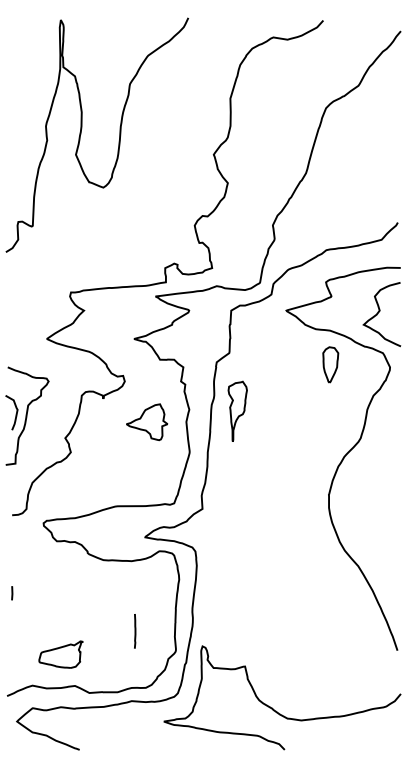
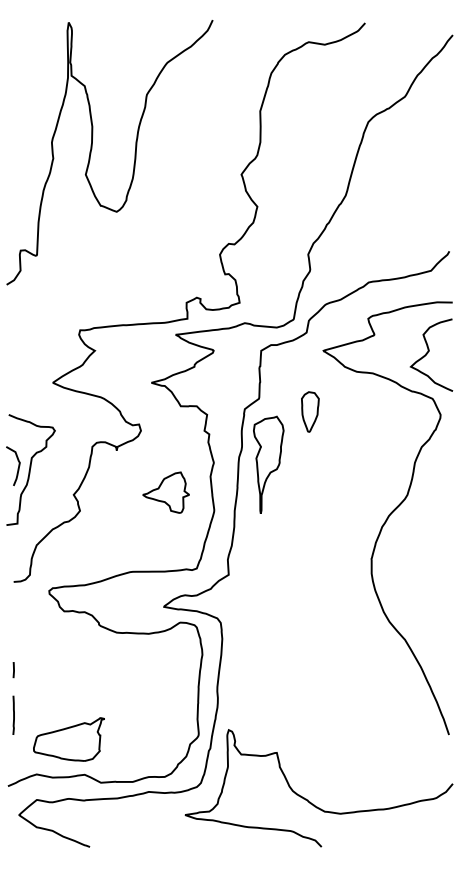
part: (330, 364) -> (310, 411), moved
part: (237, 411) -> (268, 464), size x1.43
part: (147, 422) -> (166, 492), moved
line: (135, 631) -> (14, 715), moved
part: (60, 654) -> (68, 739), size x1.43

